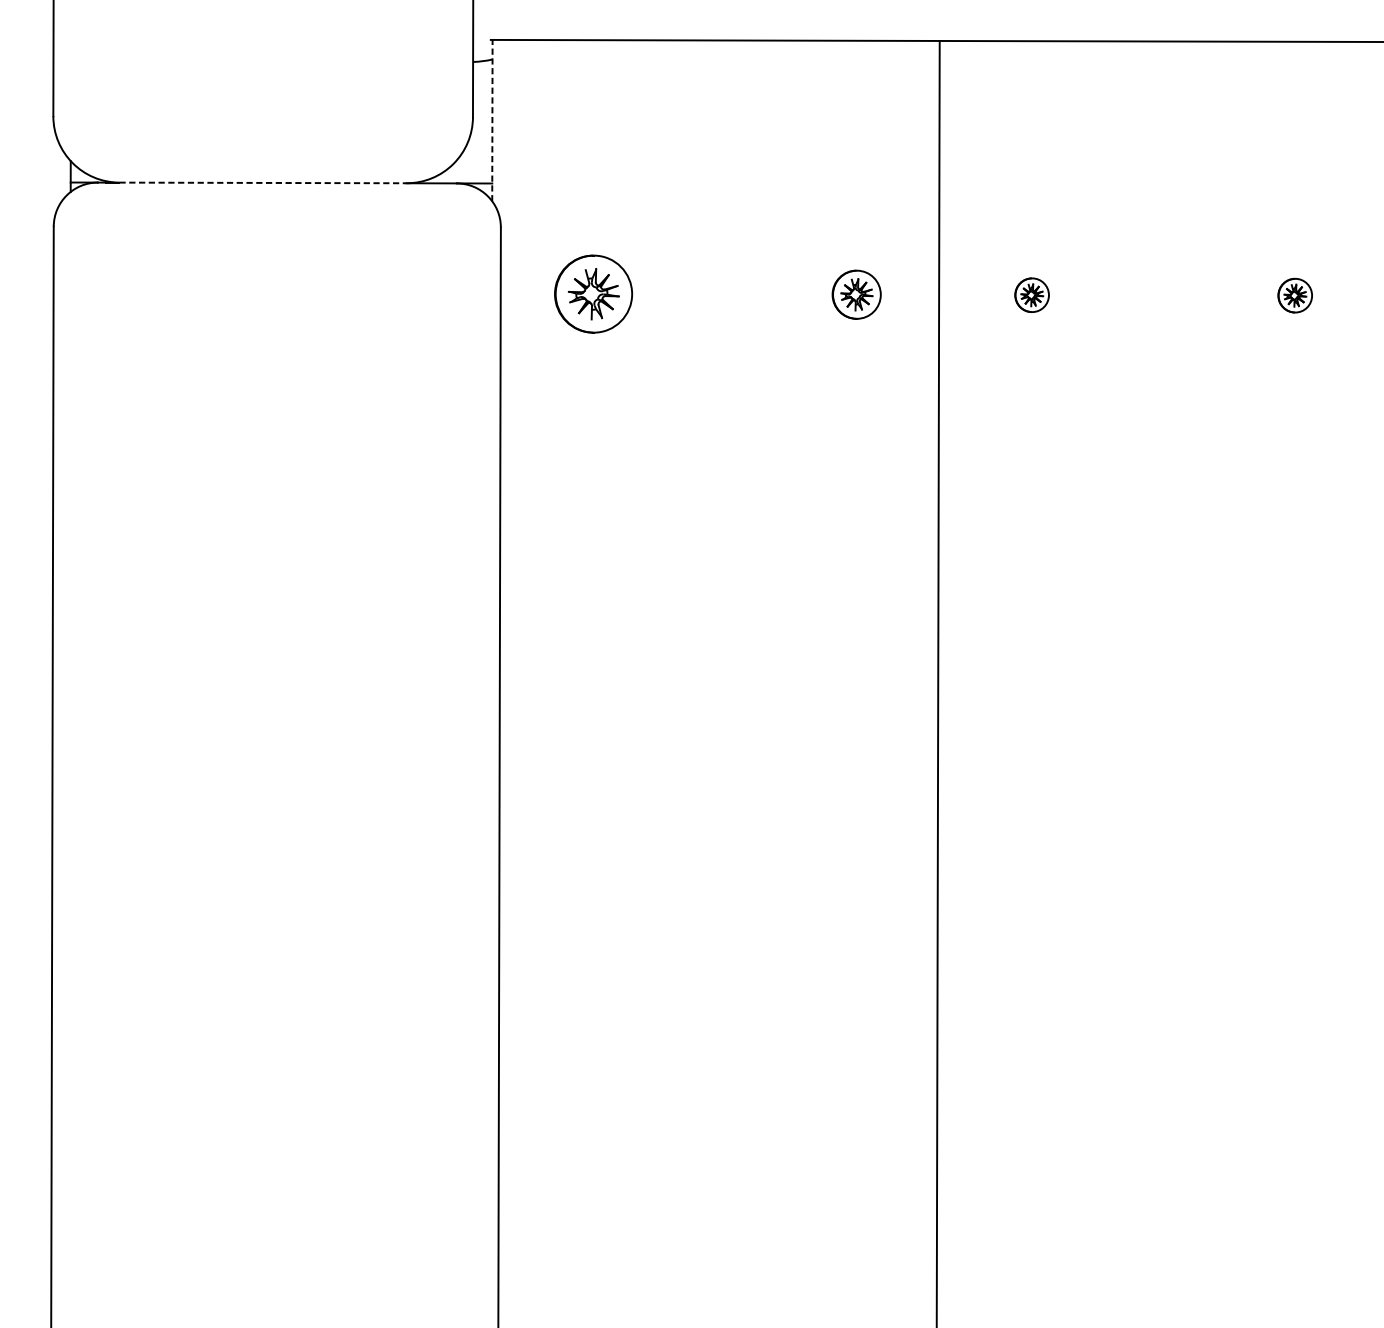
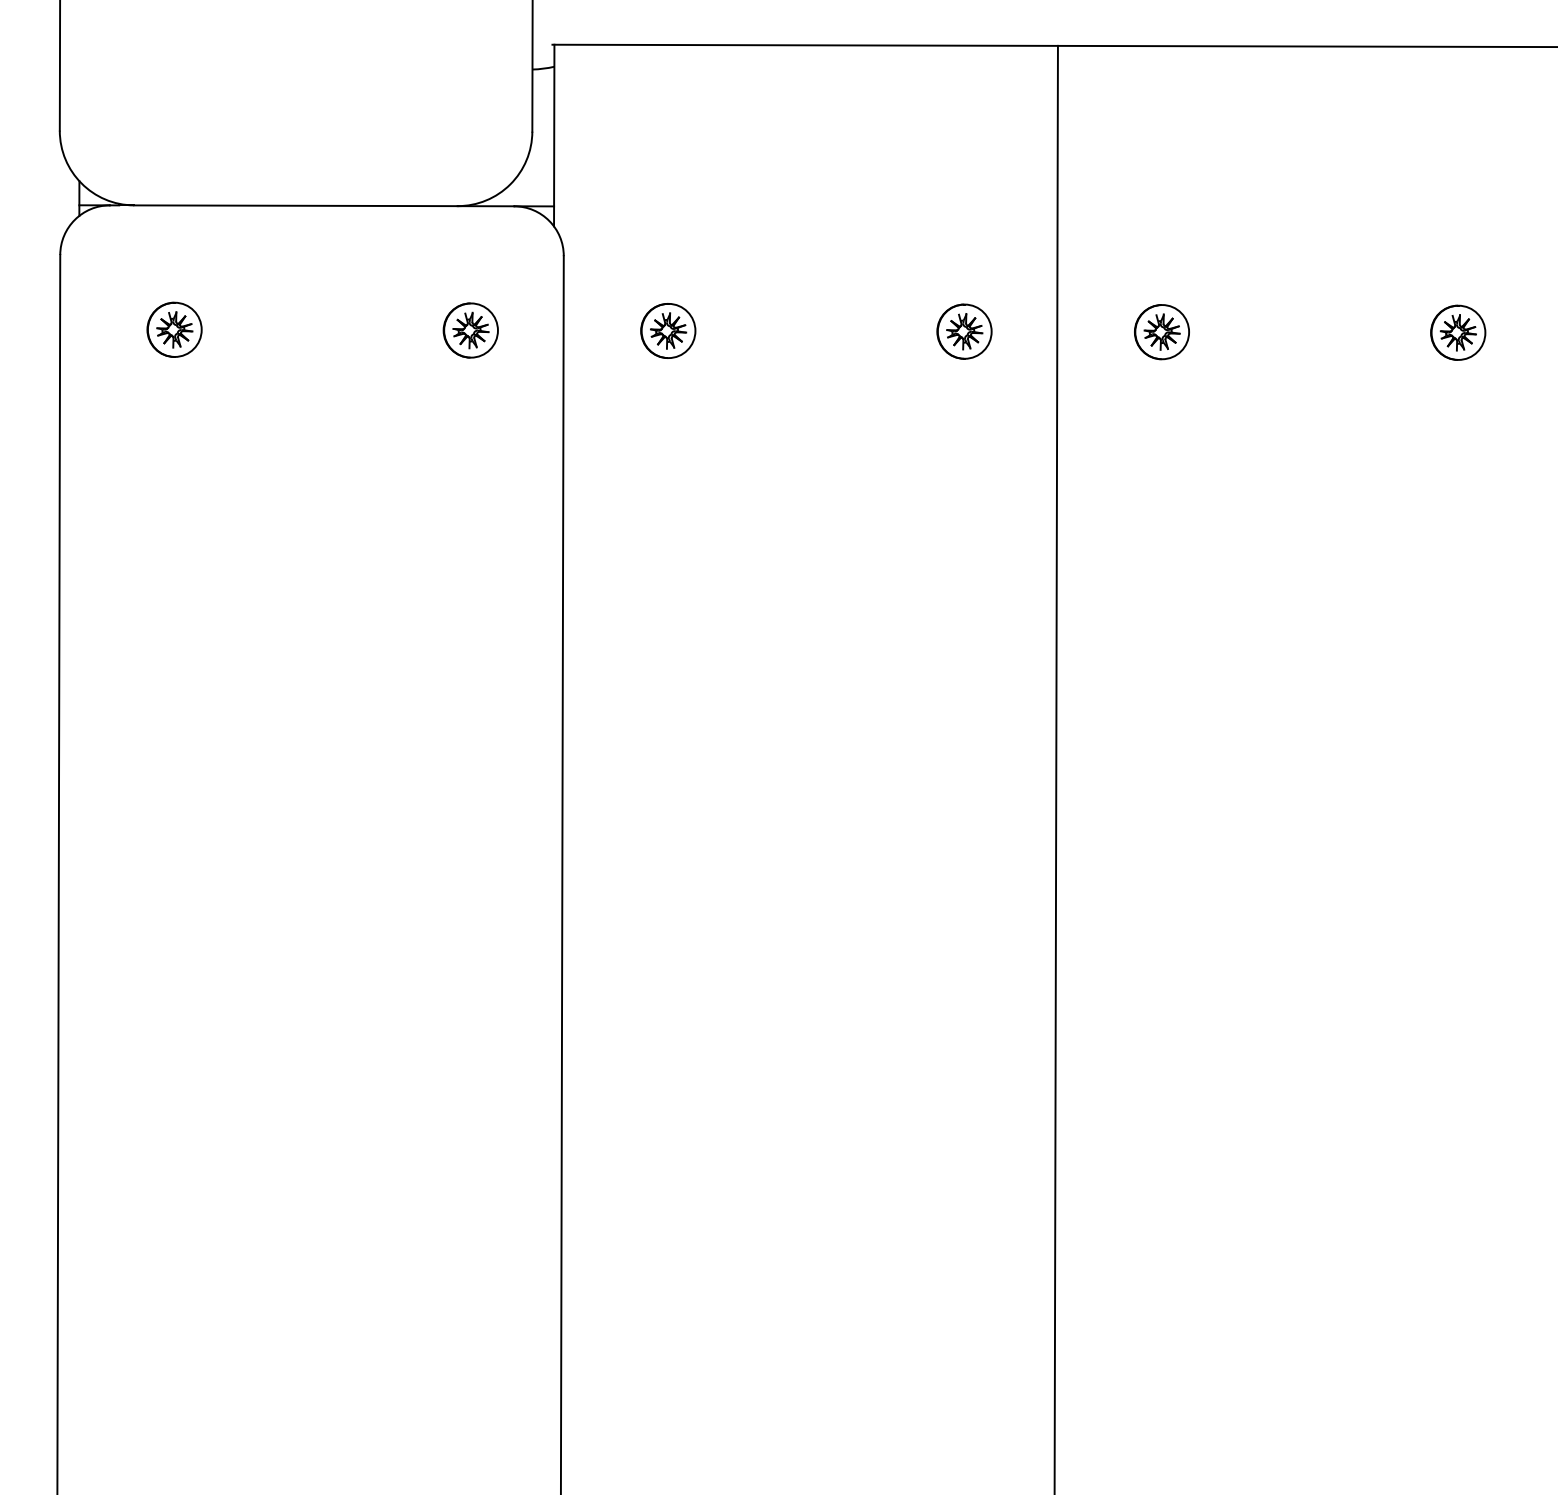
line: (492, 120) -> (554, 135), dashed -> solid
line: (262, 182) -> (295, 205), dashed -> solid
part: (155, 292) -> (174, 329), added
part: (418, 293) -> (470, 330), added
part: (593, 293) -> (668, 330), size x0.62
part: (1031, 295) -> (1161, 332), size x1.43
part: (1295, 295) -> (1458, 332), size x1.43

